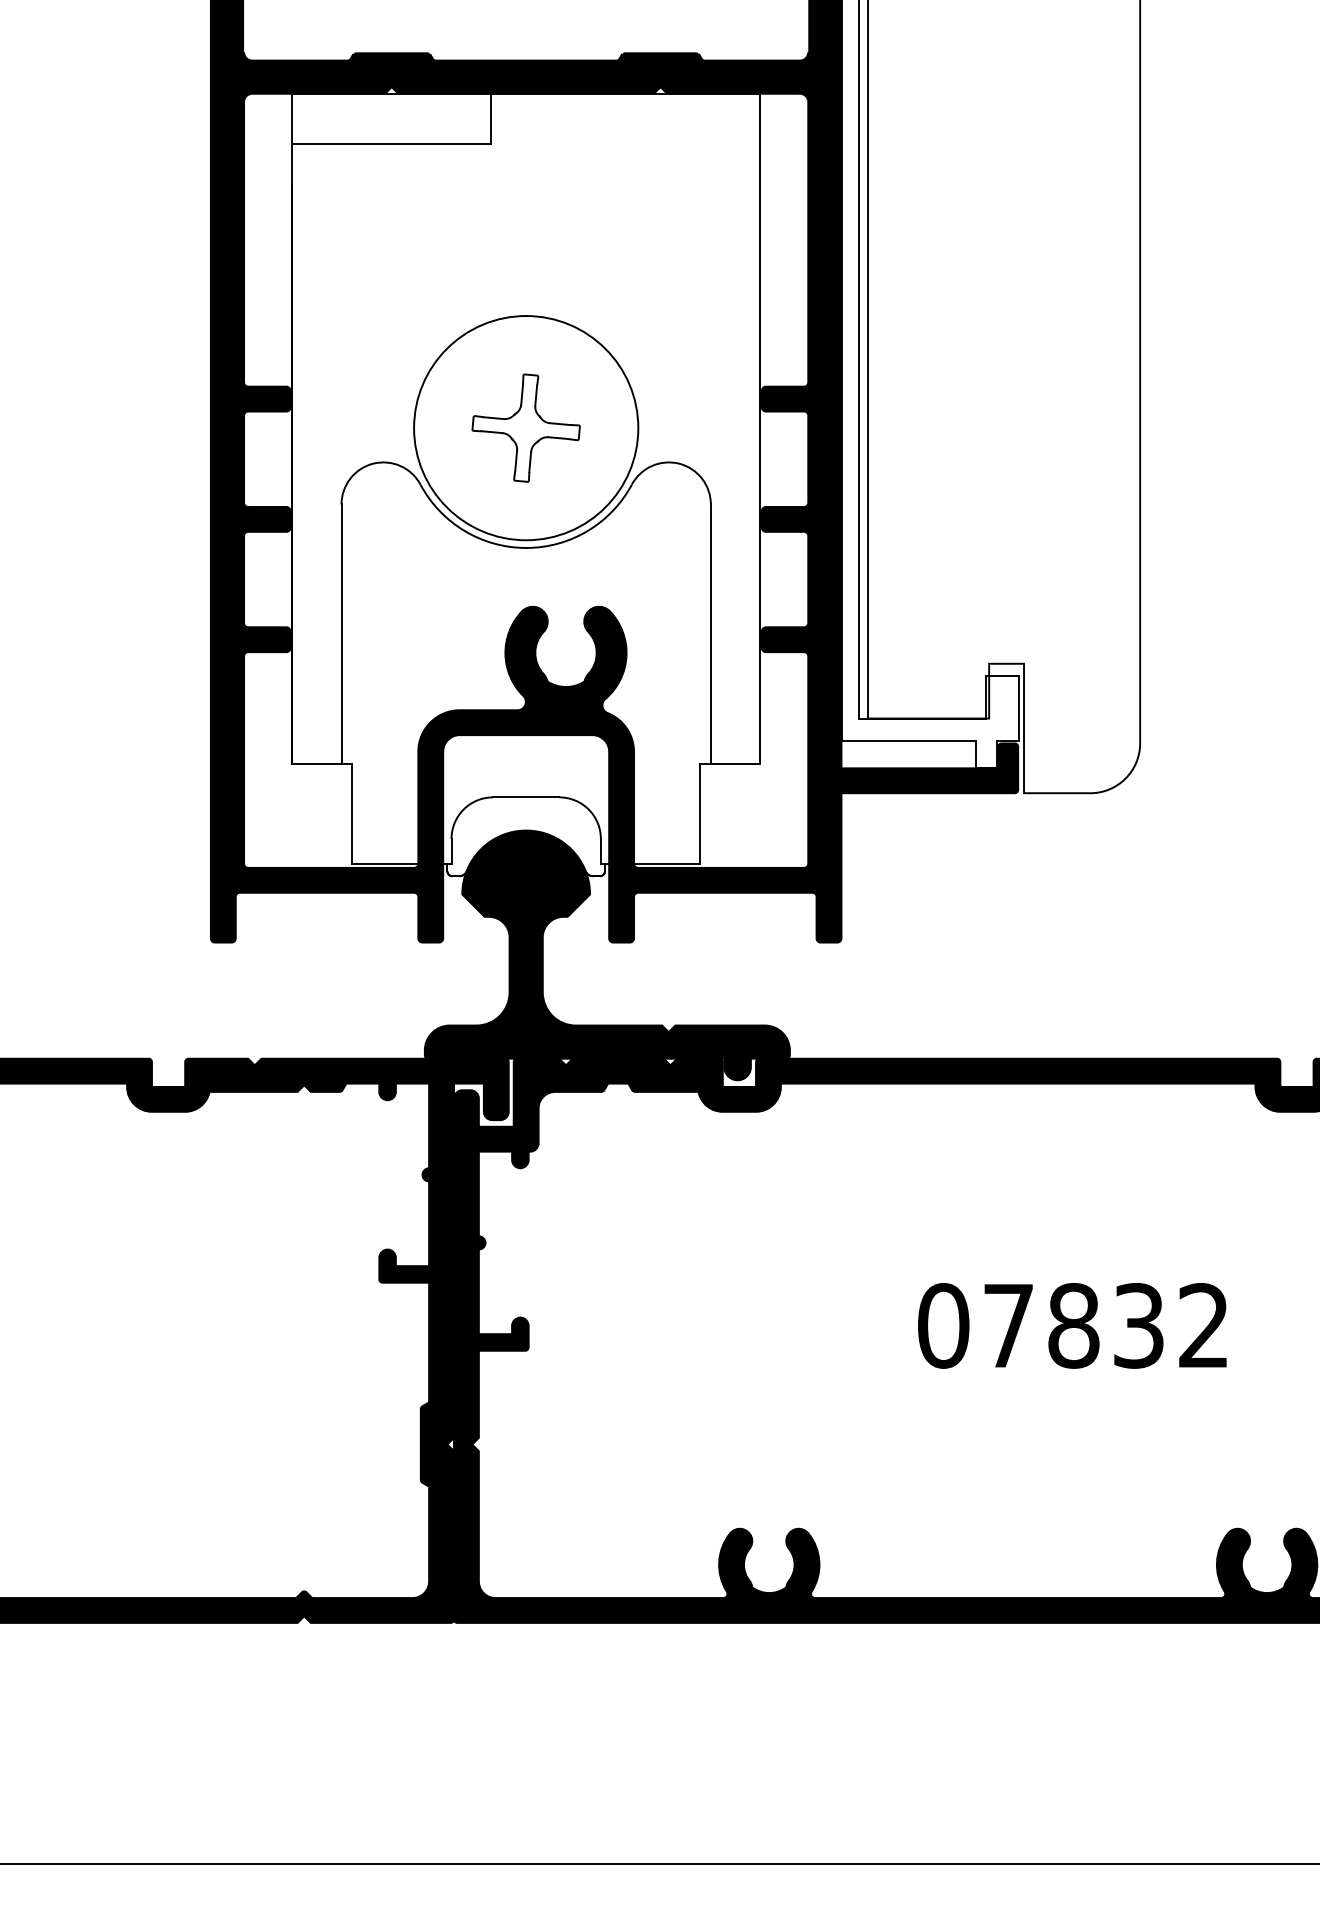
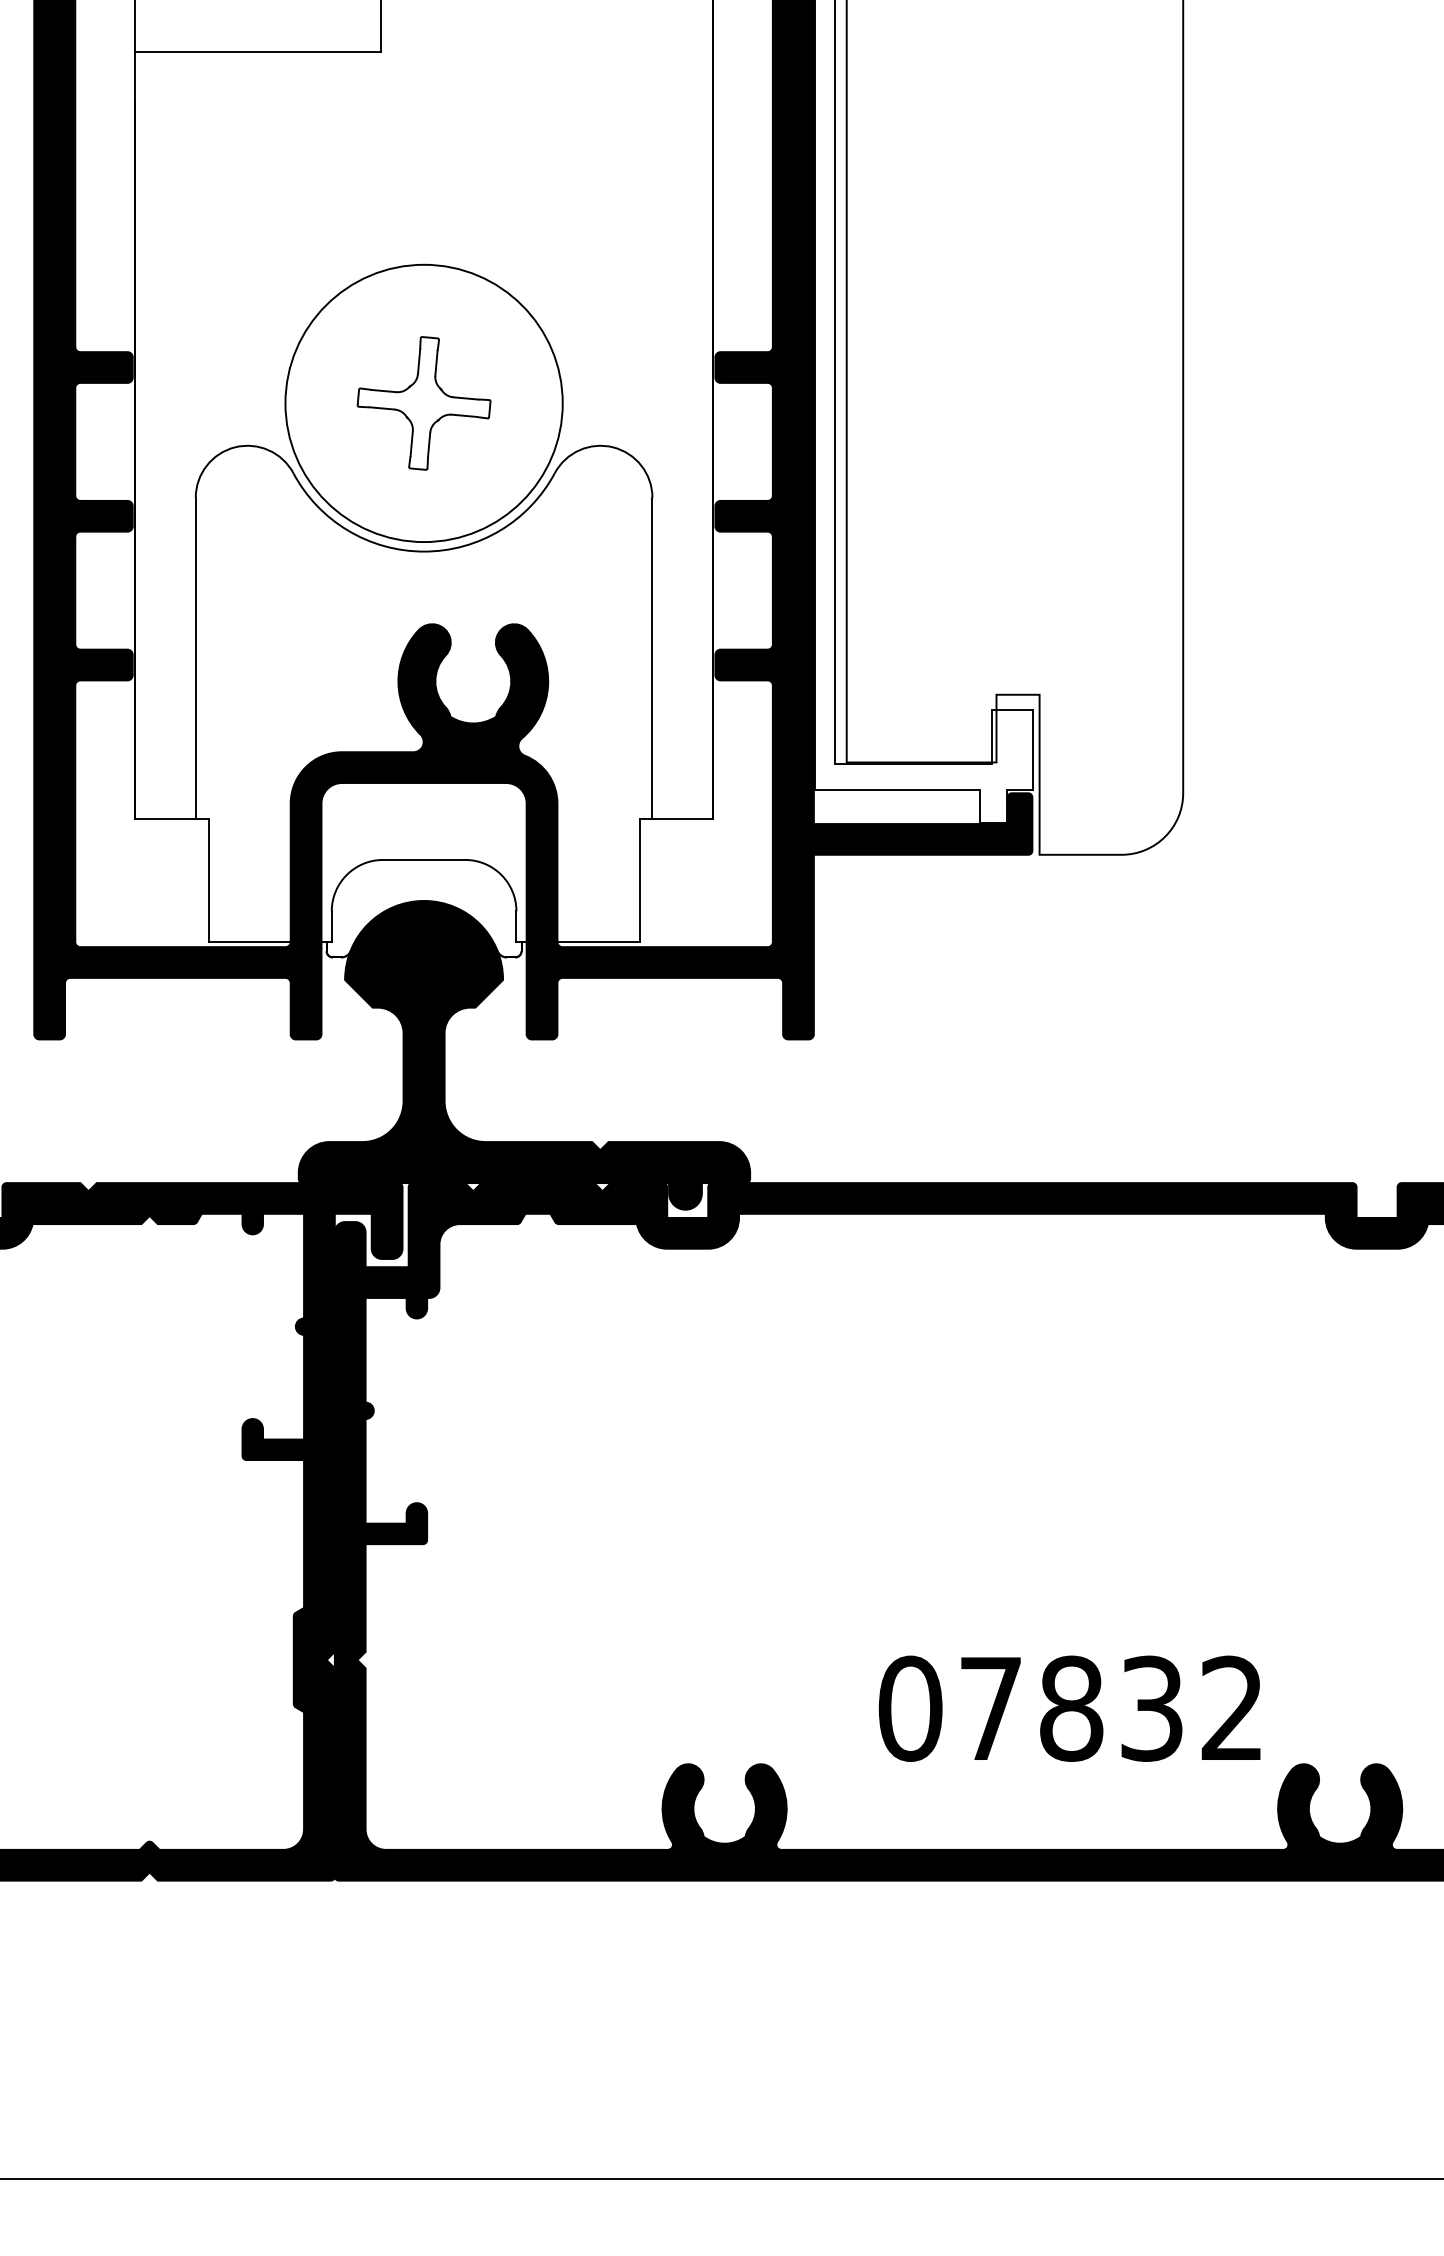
text: (1072, 1325) -> (1069, 1708), moved

